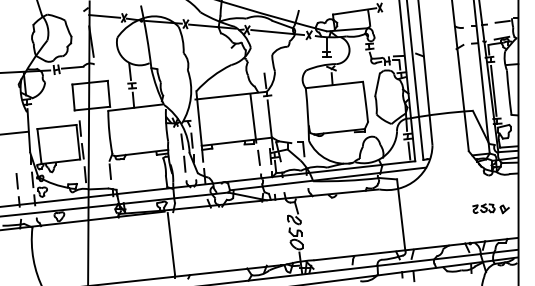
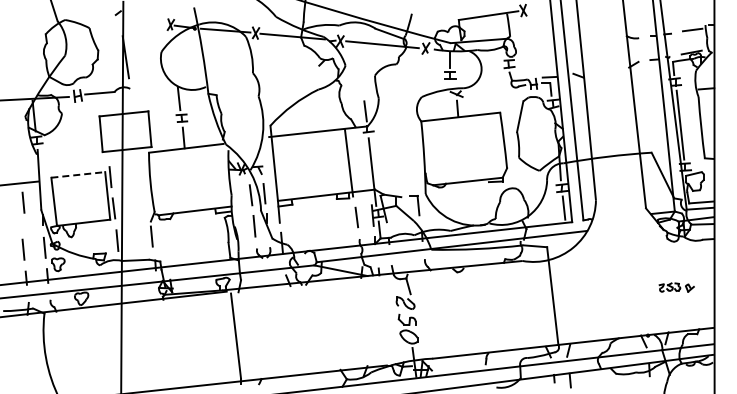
line: (104, 16) -> (143, 22), removed
line: (57, 126) -> (78, 174), solid -> dashed
line: (17, 146) -> (23, 202), added
part: (490, 208) -> (676, 287), size x0.7

